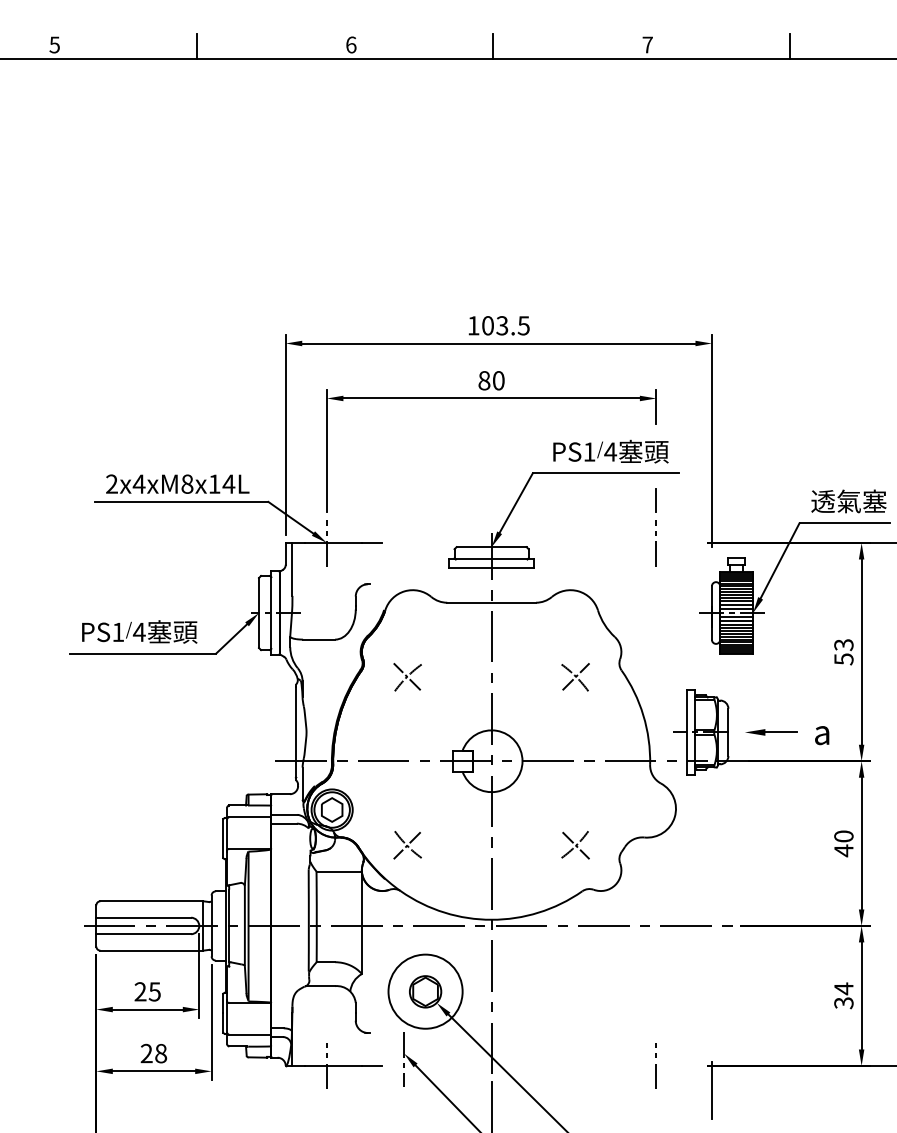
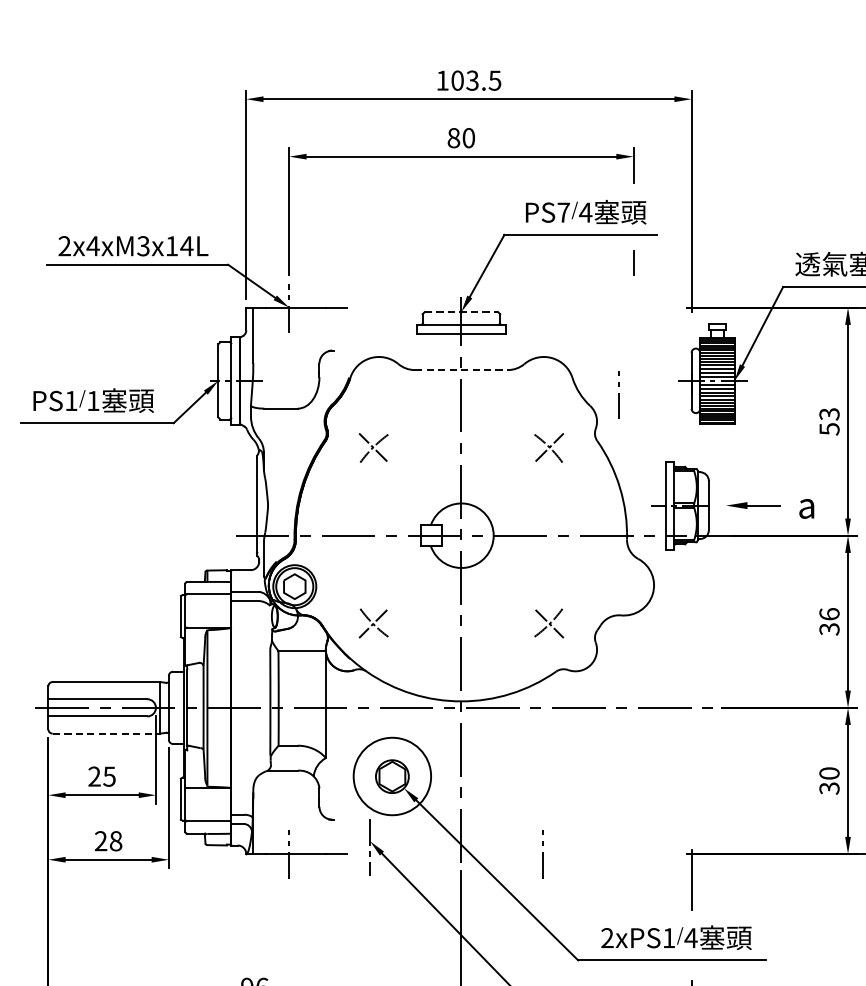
text: (589, 451) -> (563, 212), PS1 -> PS7
text: (187, 483) -> (143, 245), 2x4xM8x14L -> 2x4xM3x14L
line: (655, 543) -> (618, 394), moved
line: (492, 547) -> (462, 312), solid -> dashed
line: (492, 602) -> (462, 369), solid -> dashed
text: (138, 631) -> (92, 400), 4 -> 1
text: (843, 843) -> (829, 621), 40 -> 36
line: (152, 950) -> (107, 733), solid -> dashed
text: (843, 988) -> (829, 773), 34 -> 30
line: (655, 1065) -> (541, 853), moved

